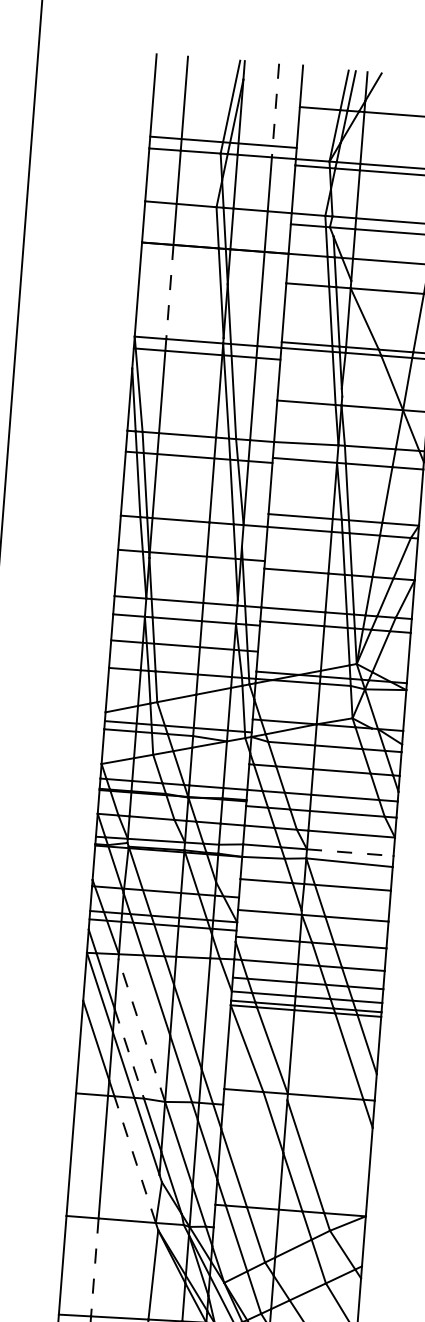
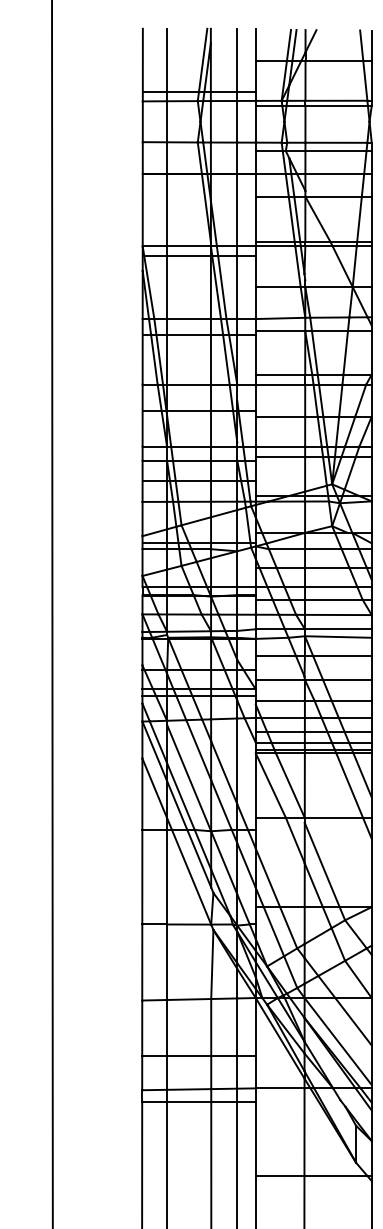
line: (275, 111) -> (237, 65), dashed -> solid
line: (170, 292) -> (167, 210), dashed -> solid
line: (350, 852) -> (338, 629), dashed -> solid
line: (142, 1031) -> (189, 778), dashed -> solid
line: (130, 1053) -> (181, 796), dashed -> solid
line: (135, 1158) -> (191, 876), dashed -> solid
line: (95, 1267) -> (167, 962), dashed -> solid

